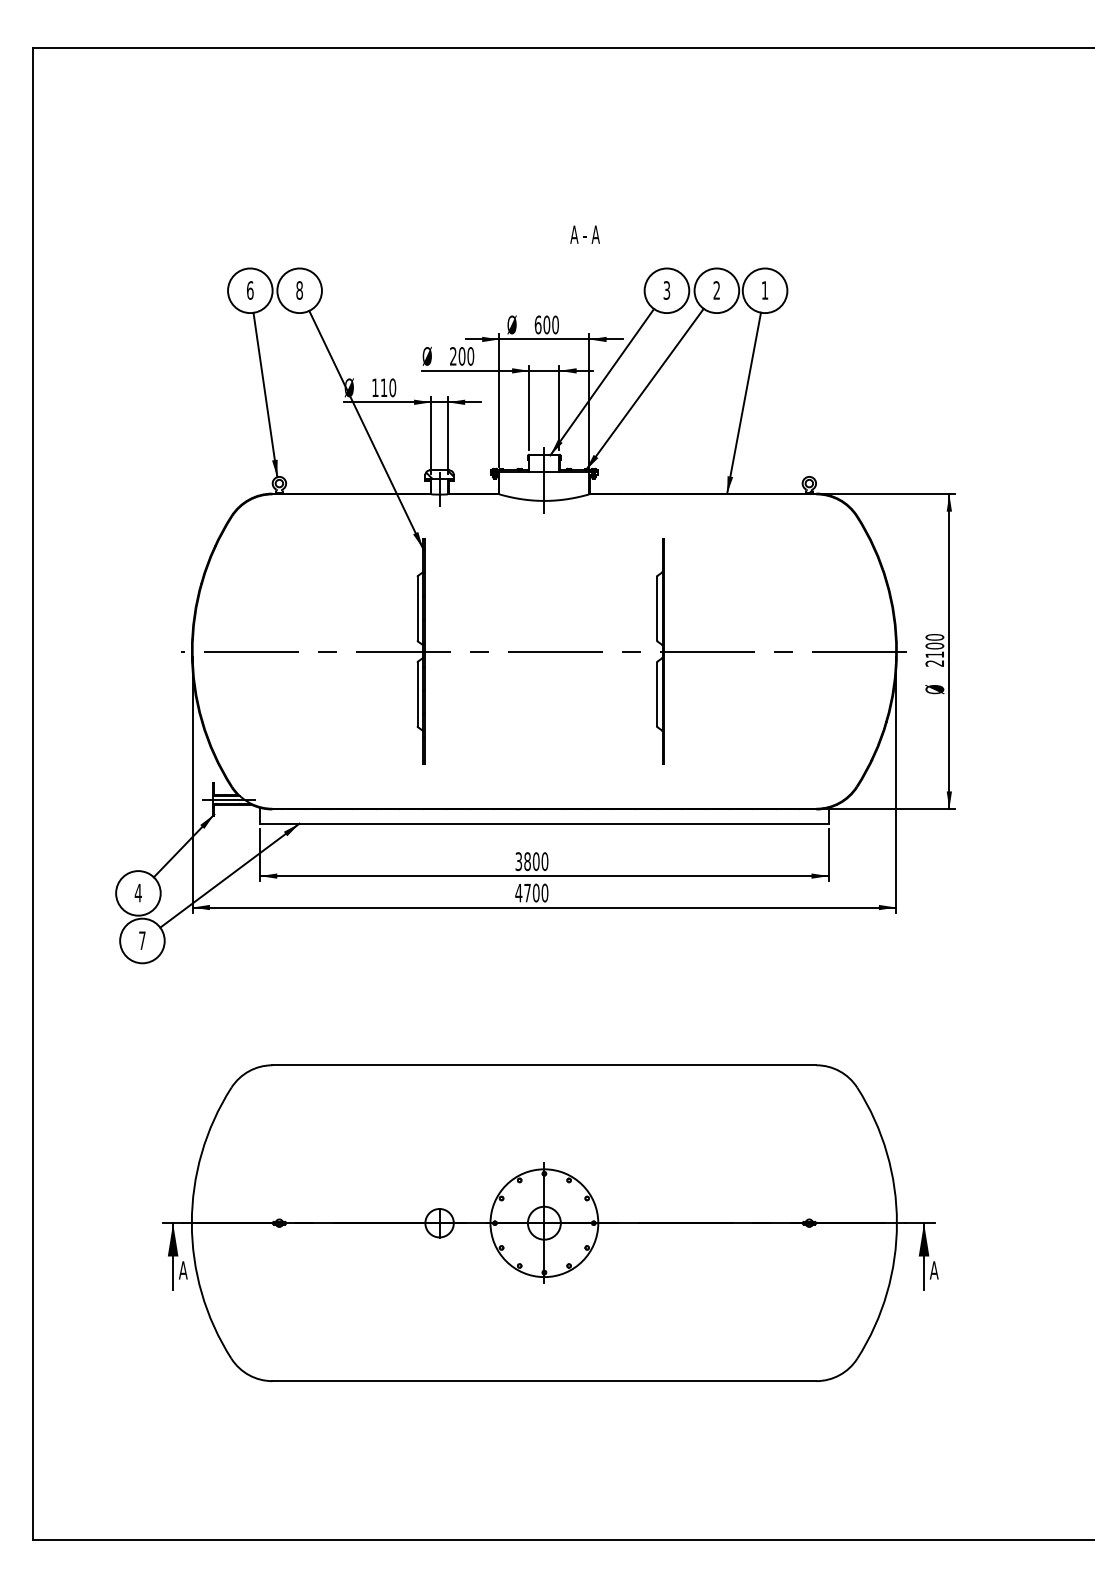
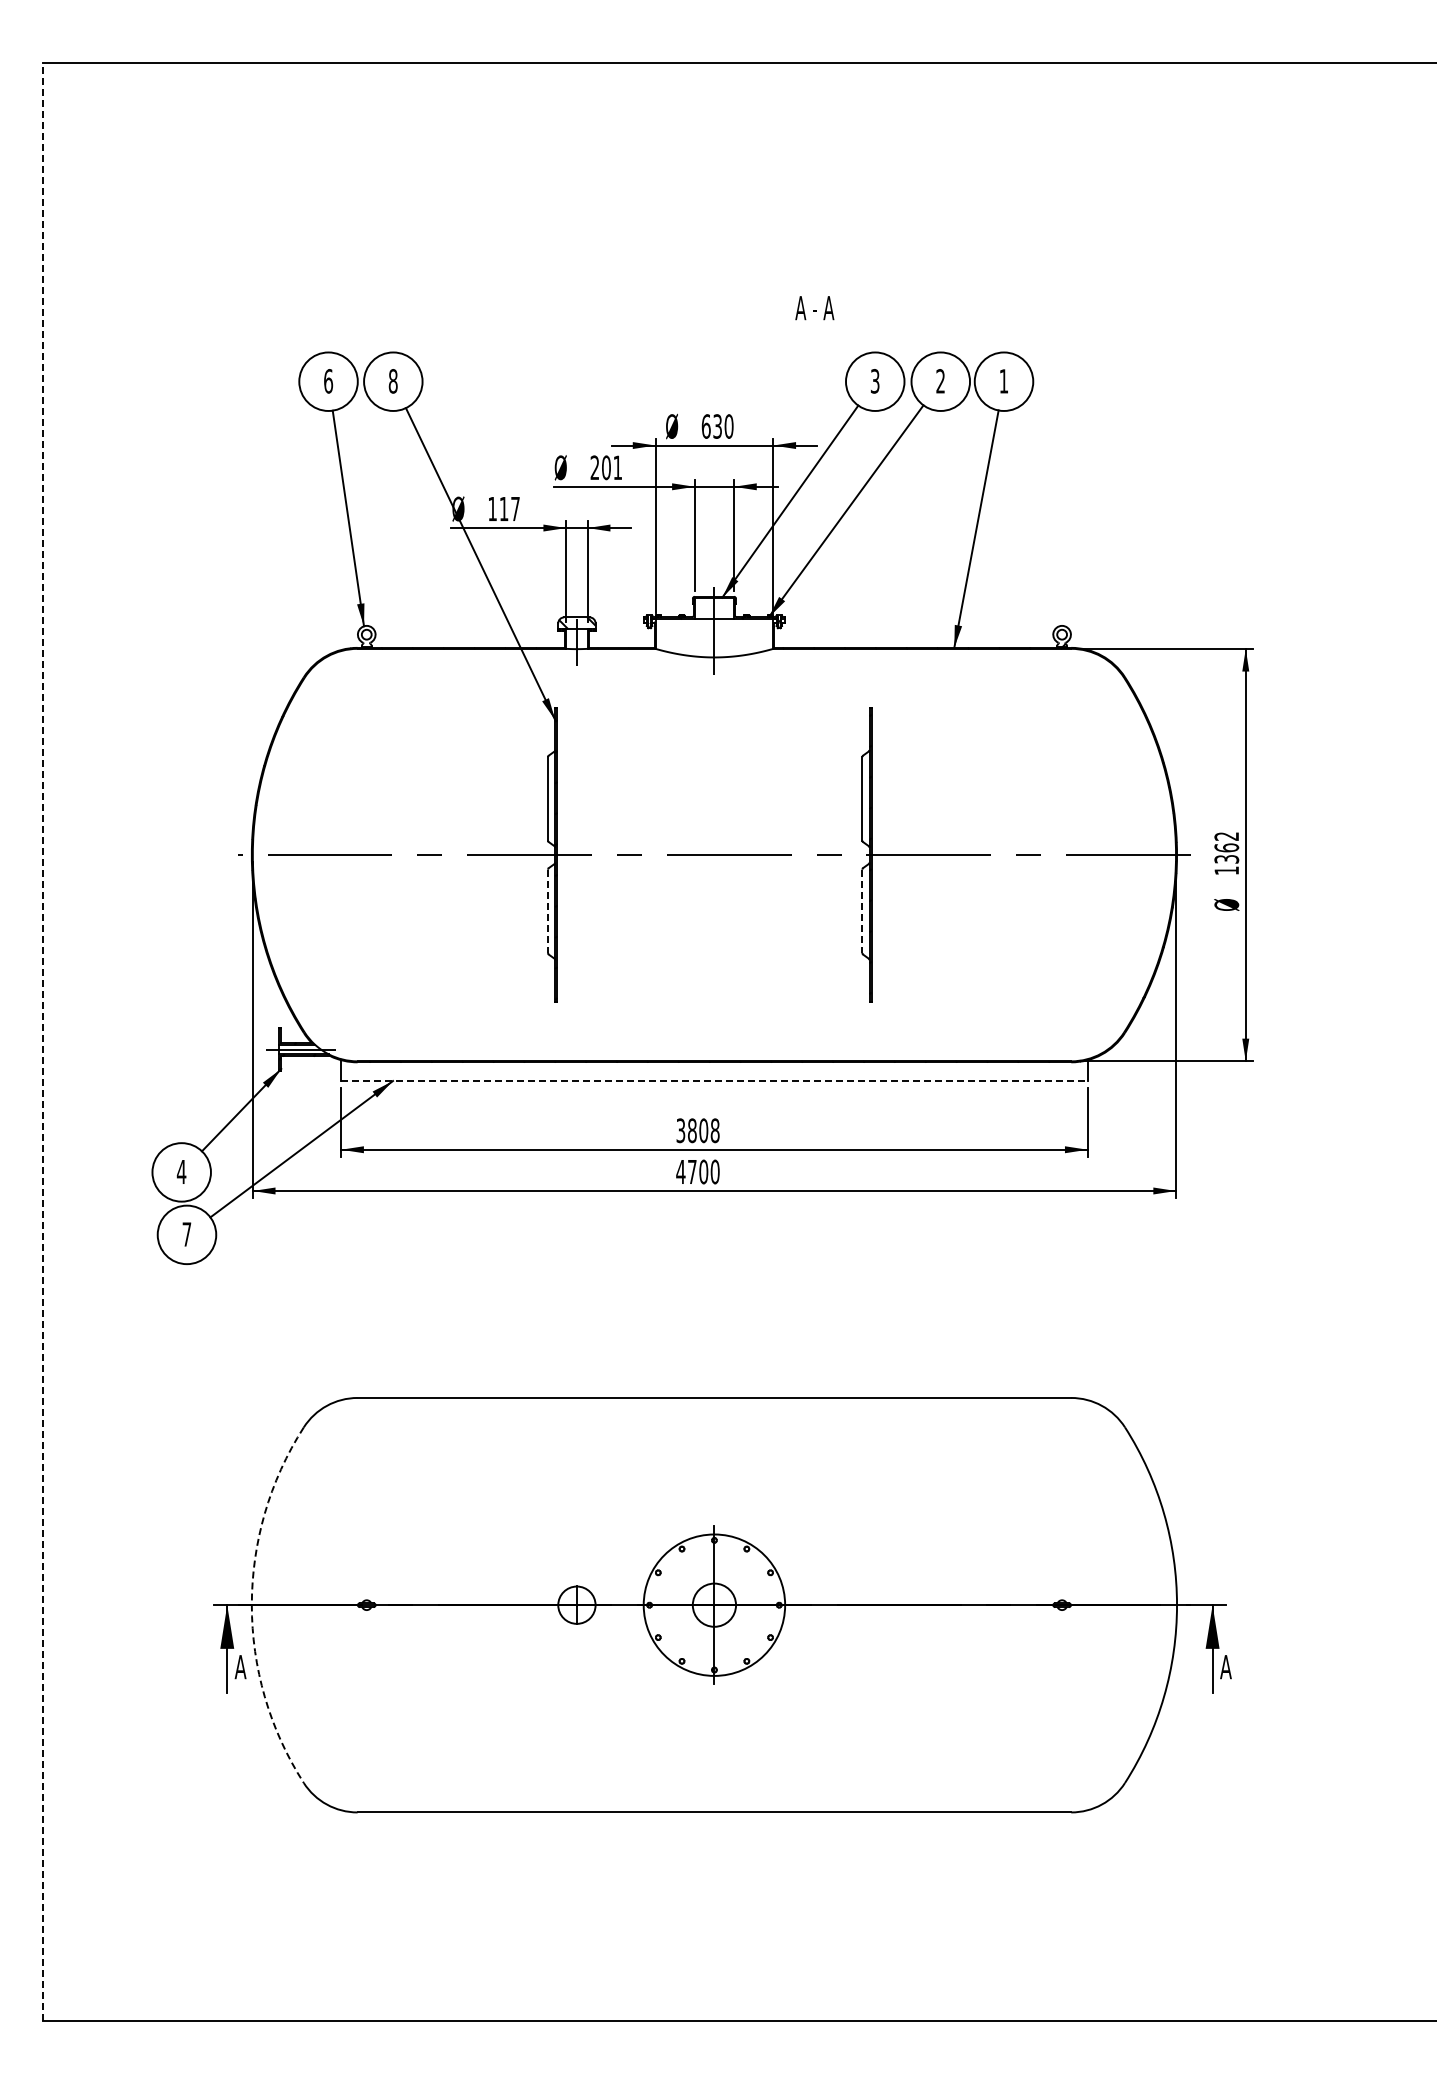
text: (584, 234) -> (814, 308), moved
text: (546, 324) -> (717, 426), 600 -> 630
text: (470, 356) -> (617, 467), 200 -> 201
text: (392, 387) -> (515, 508), 110 -> 117
text: (934, 650) -> (1226, 853), 2100 -> 1362
line: (417, 694) -> (548, 911), solid -> dashed
line: (657, 694) -> (862, 911), solid -> dashed
line: (33, 793) -> (43, 1041), solid -> dashed
line: (544, 824) -> (714, 1081), solid -> dashed
text: (544, 861) -> (714, 1130), 3800 -> 3808
arc: (191, 1223) -> (251, 1605), solid -> dashed

